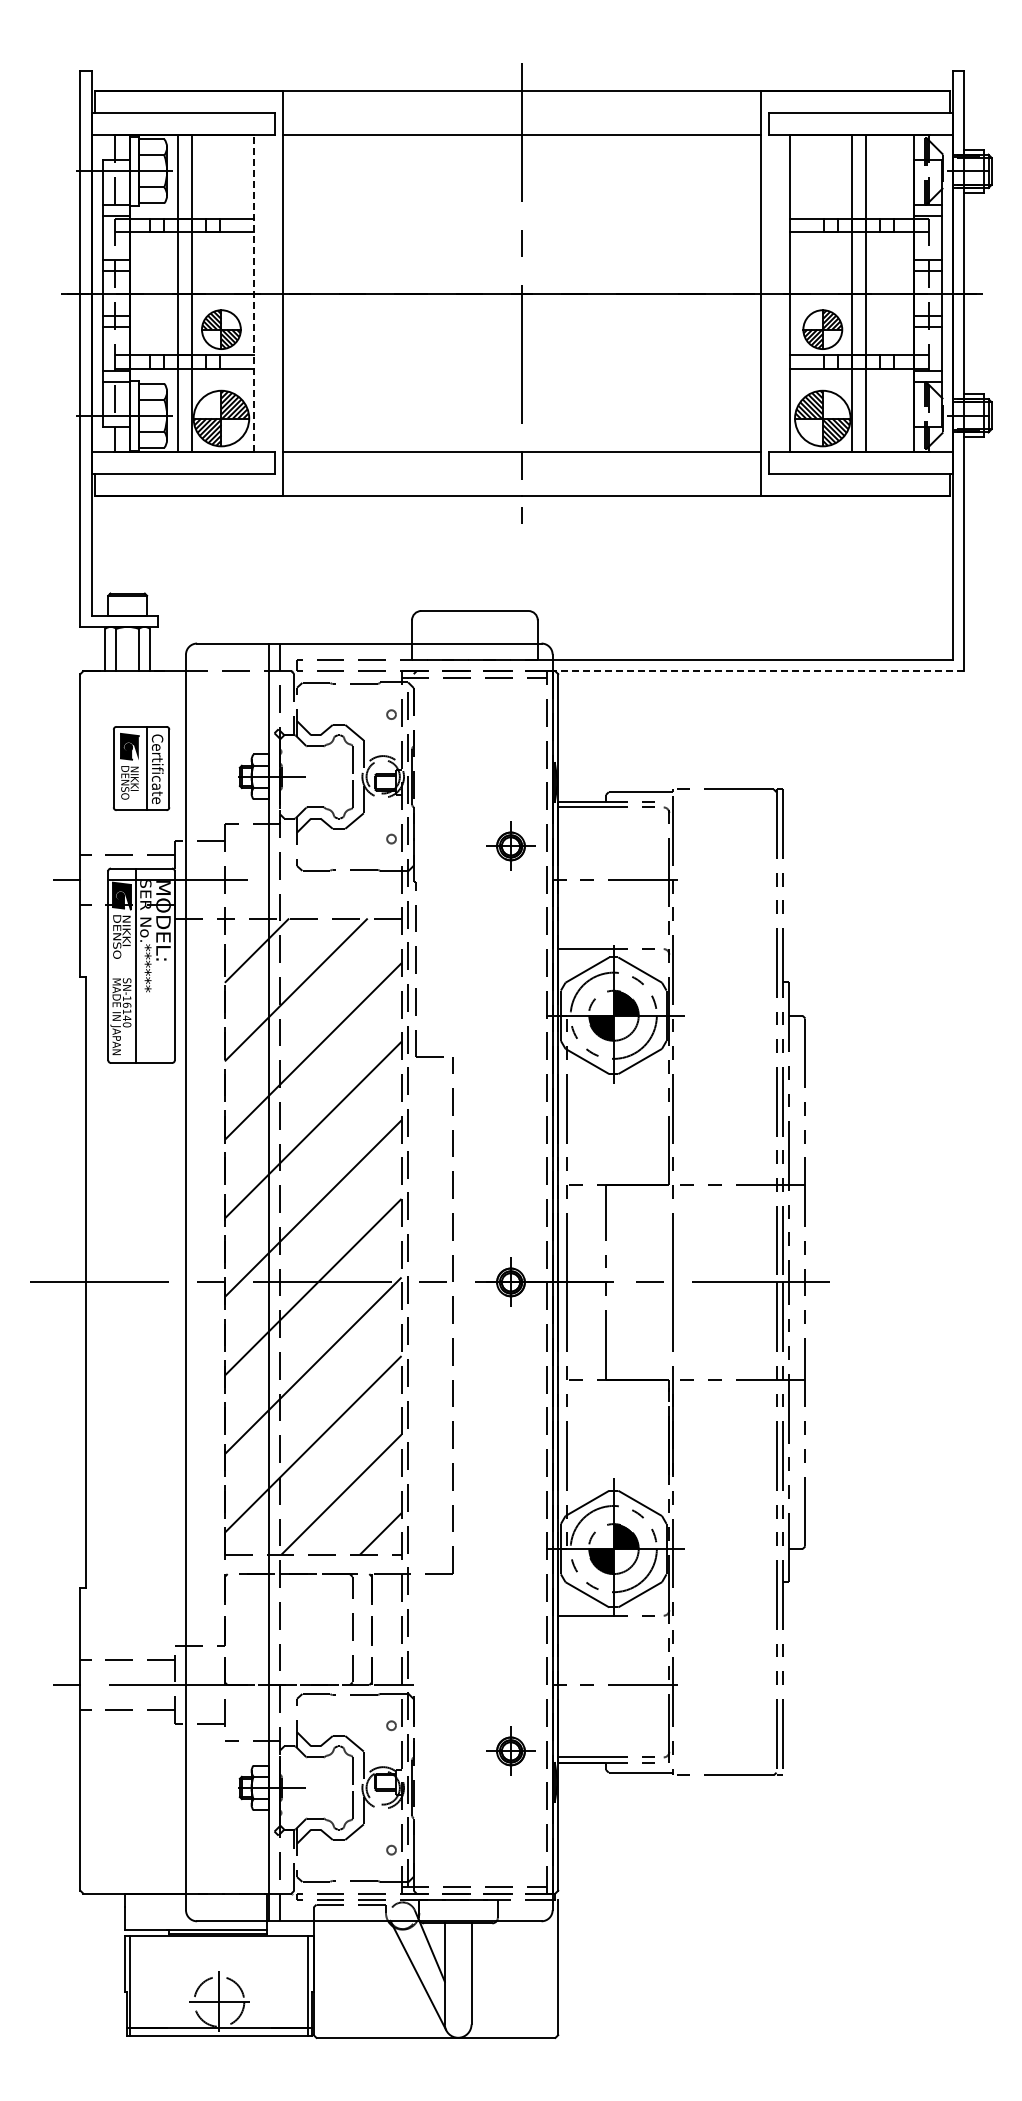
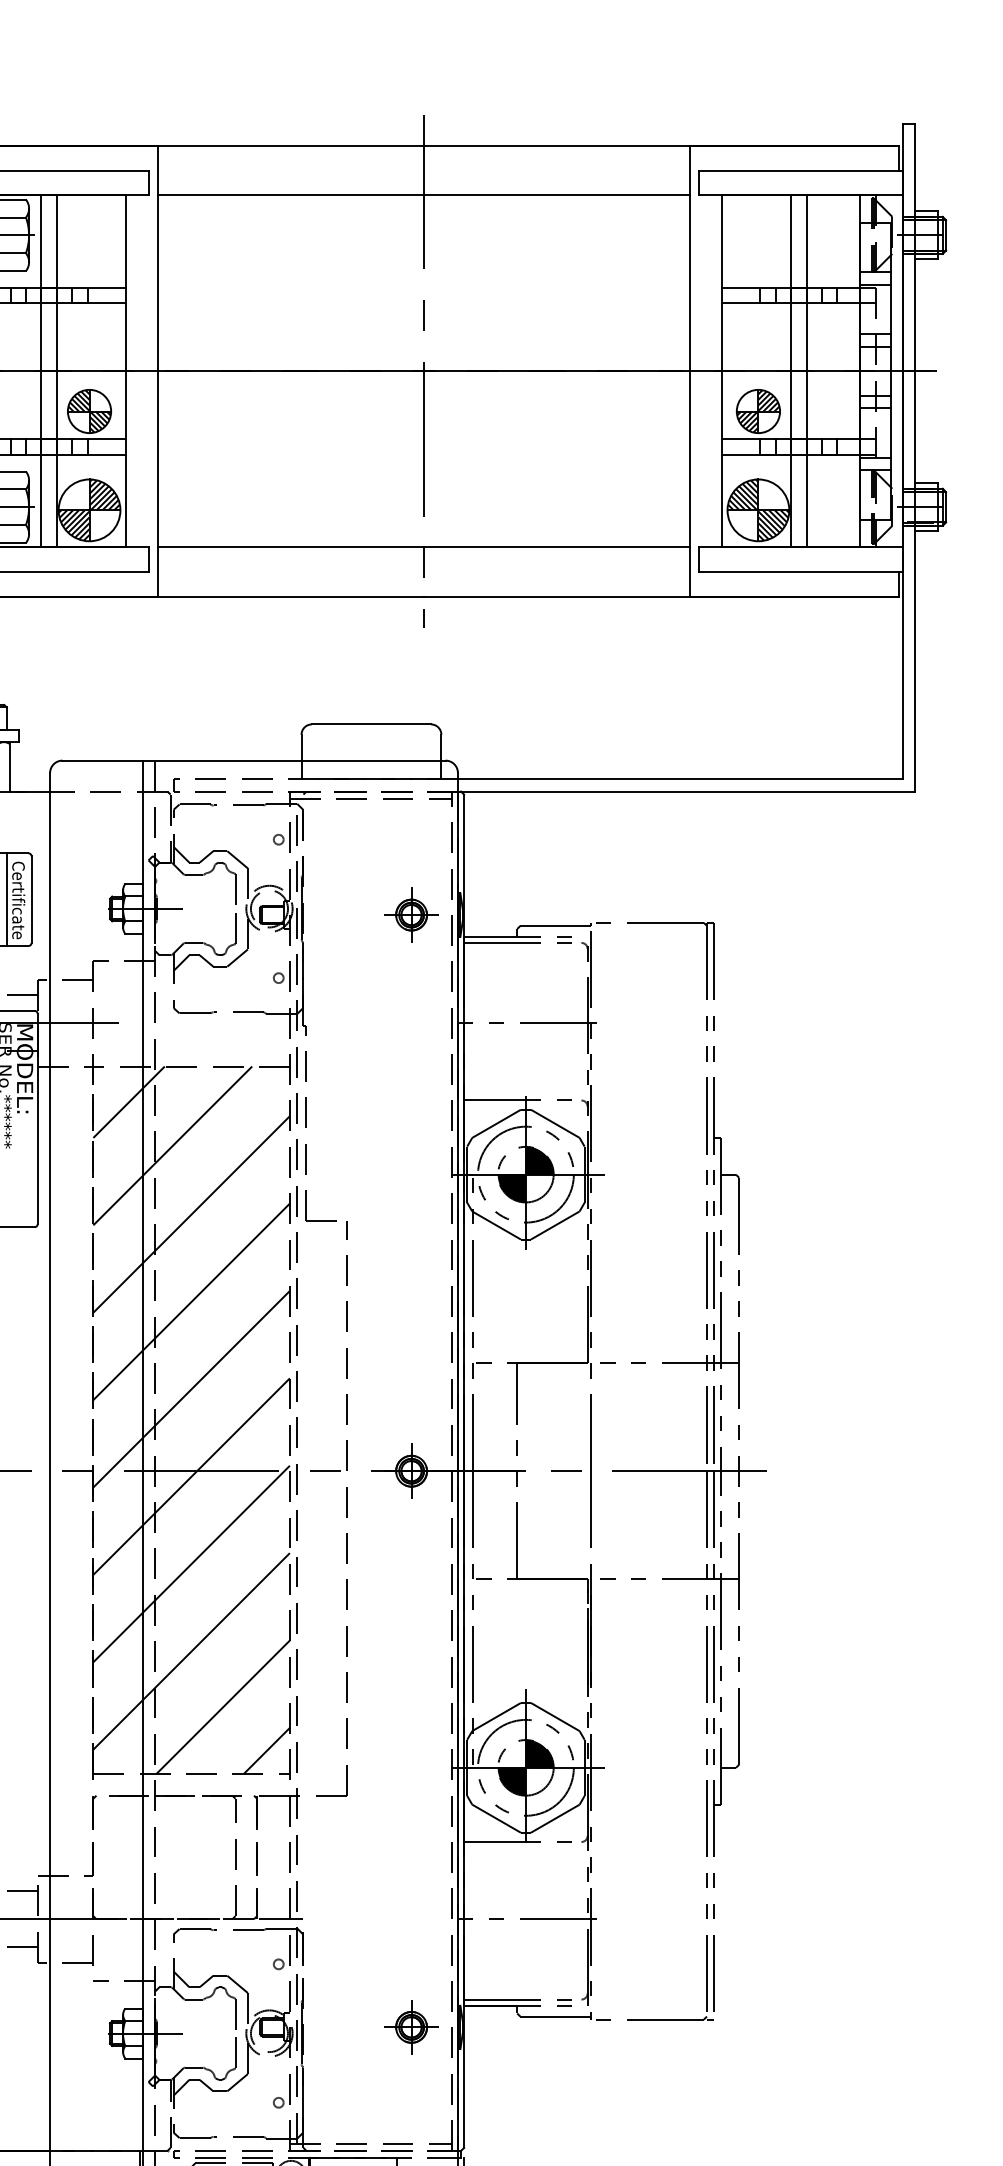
line: (254, 293) -> (126, 371), dashed -> solid
line: (758, 671) -> (686, 791), dashed -> solid
part: (510, 845) -> (411, 914), moved
part: (510, 1750) -> (411, 2026), moved

